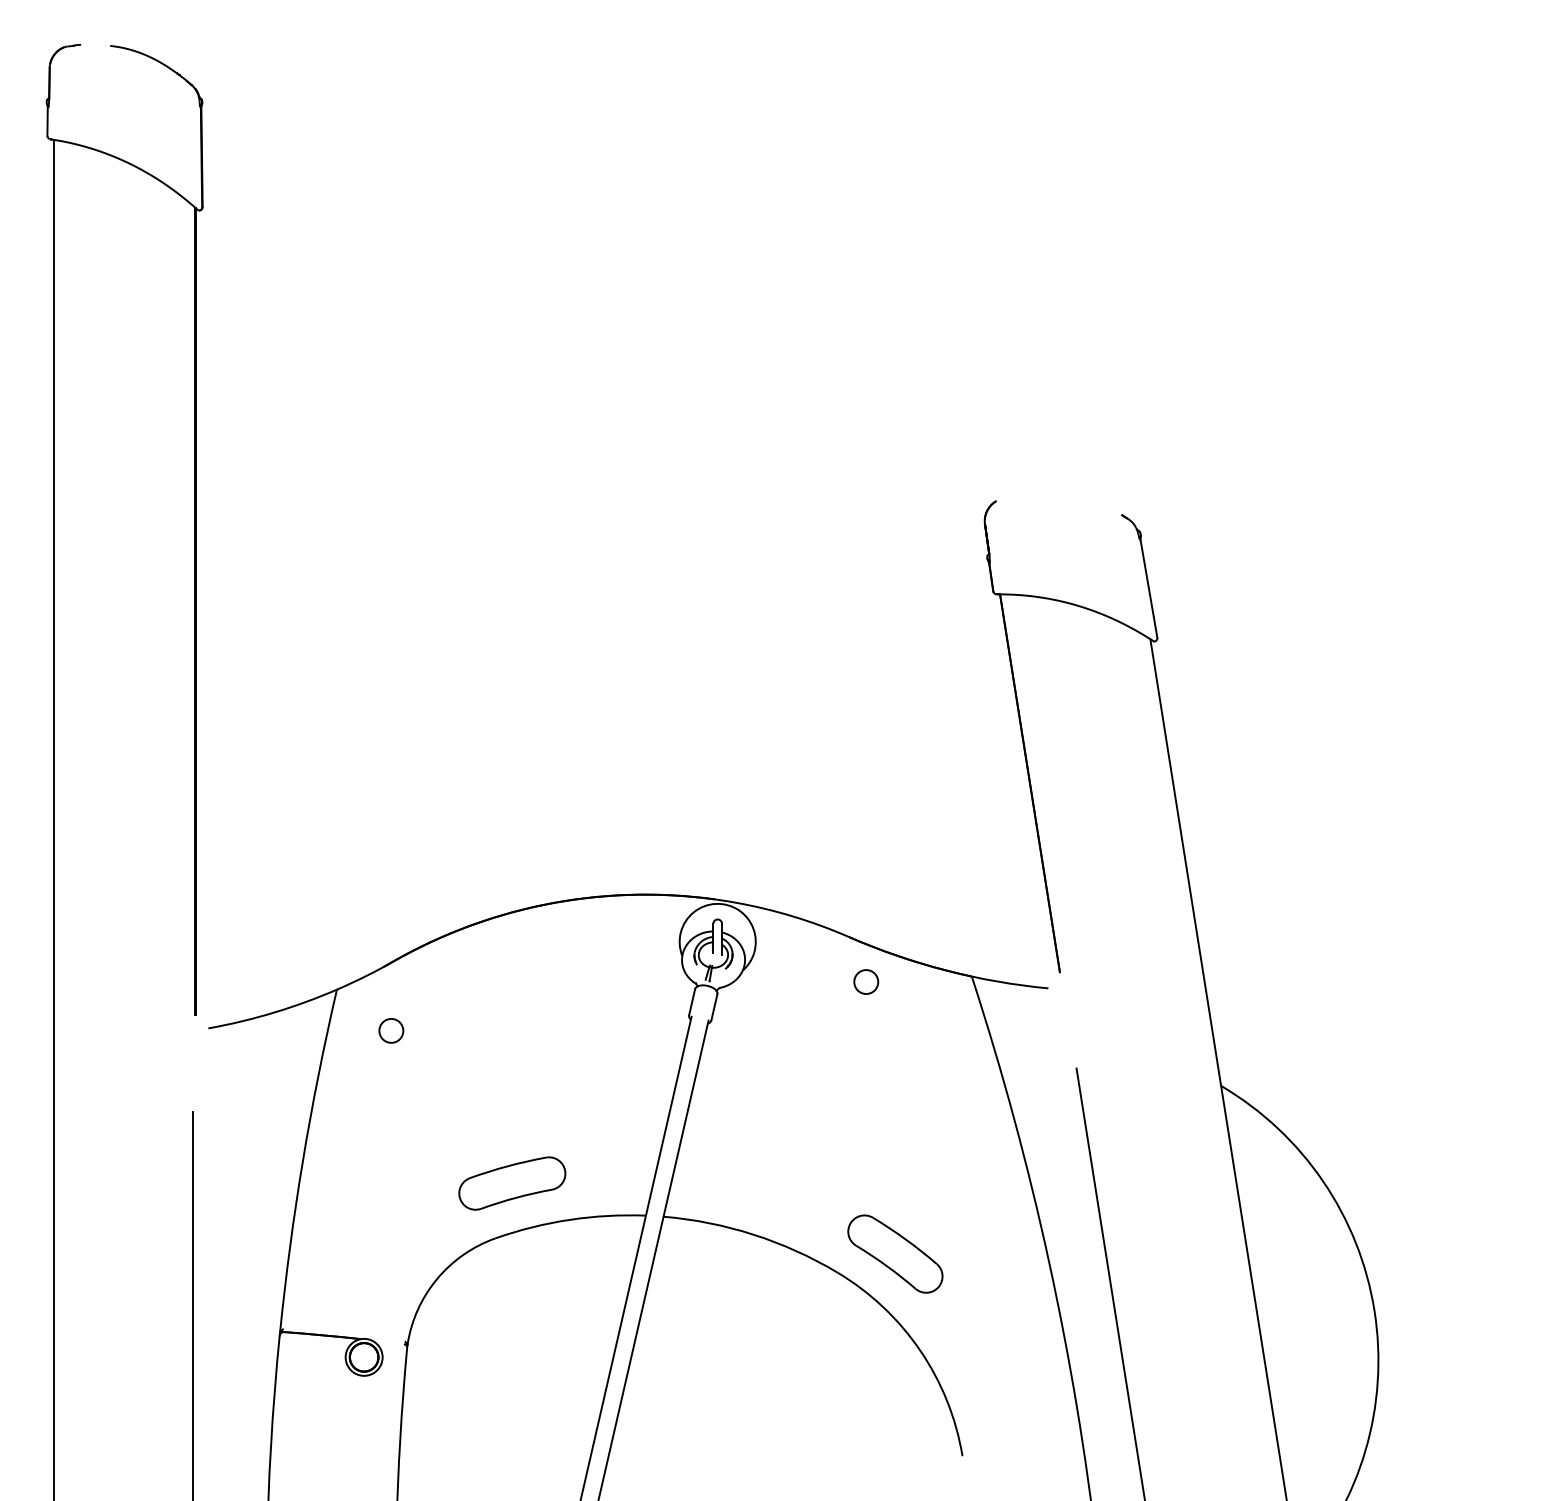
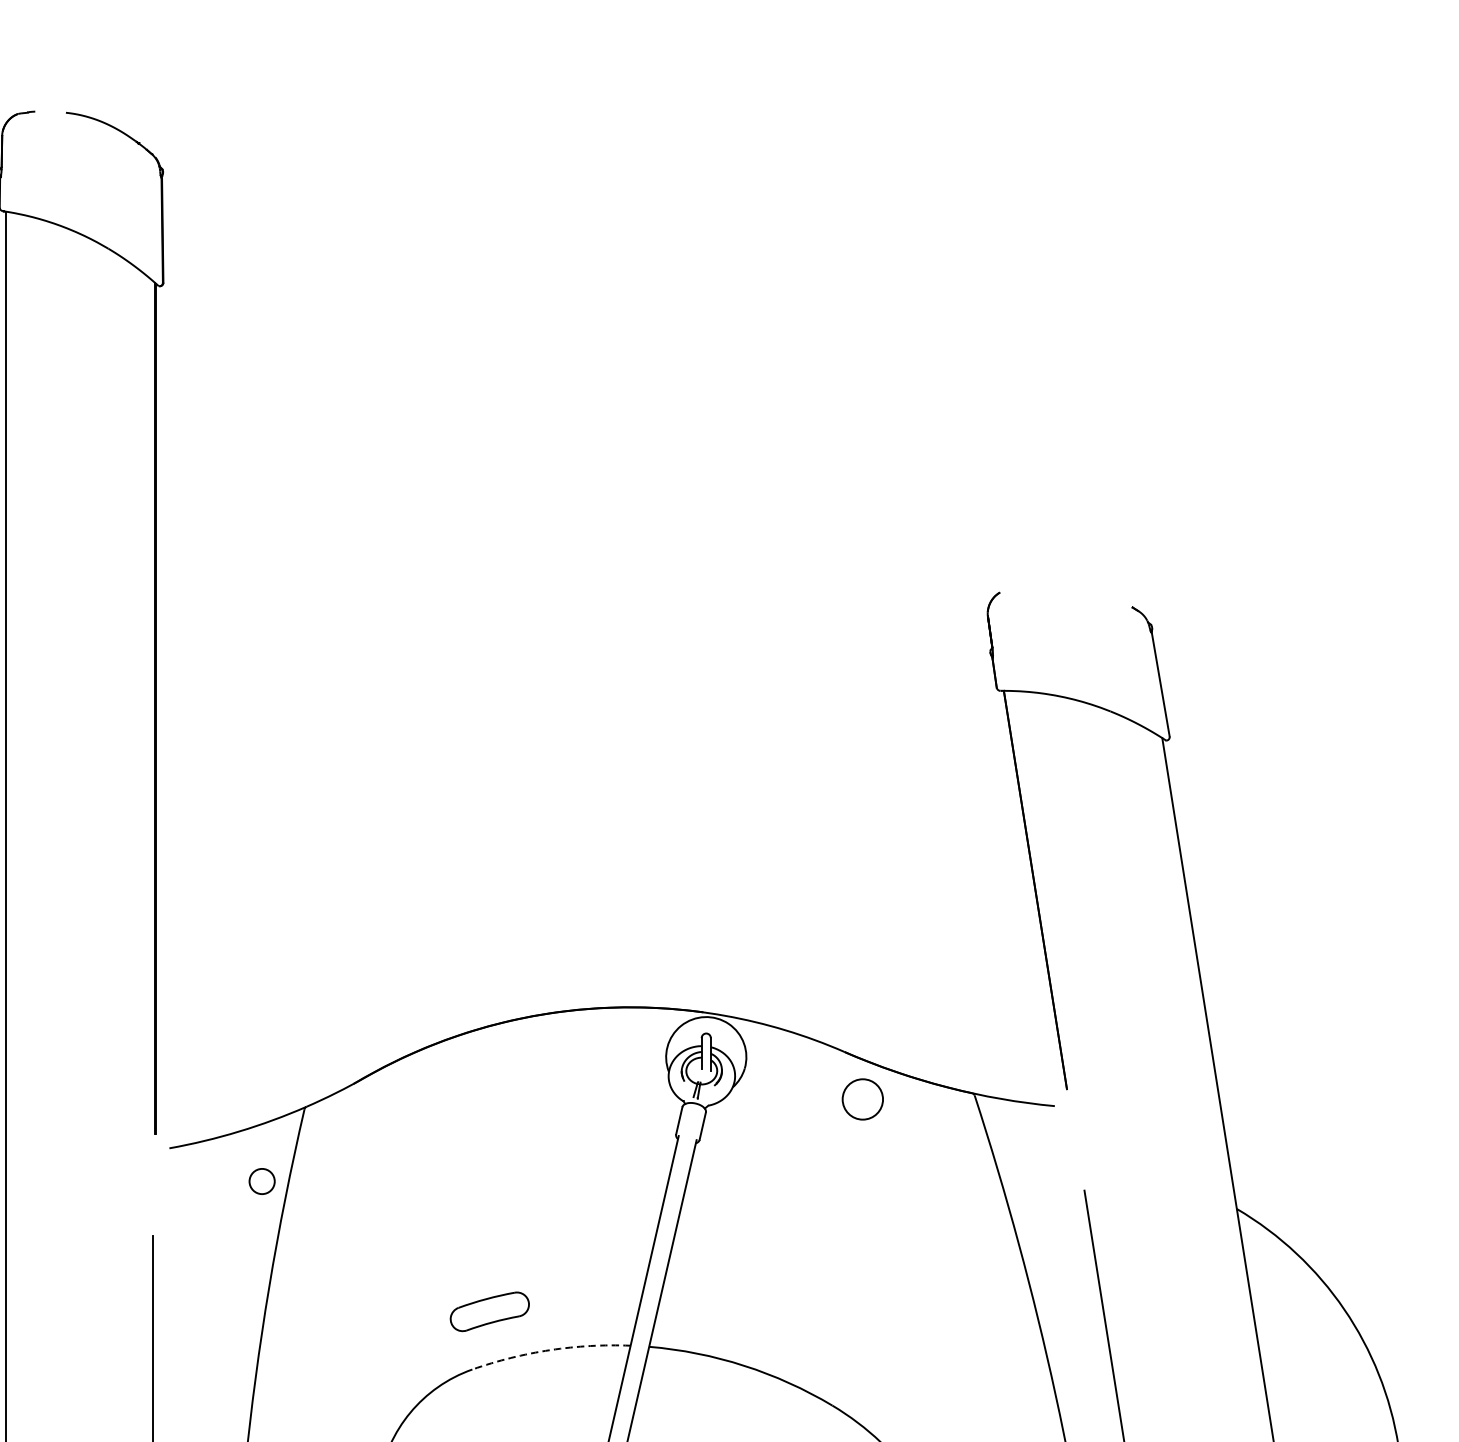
circle: (866, 982) -> (863, 1099), size x1.6
circle: (391, 1030) -> (262, 1181), moved
part: (512, 1183) -> (489, 1311), size x0.7
arc: (569, 1219) -> (550, 1349), solid -> dashed
part: (895, 1253) -> (893, 1385), removed

